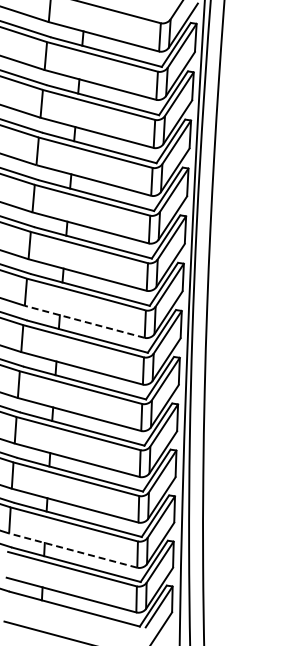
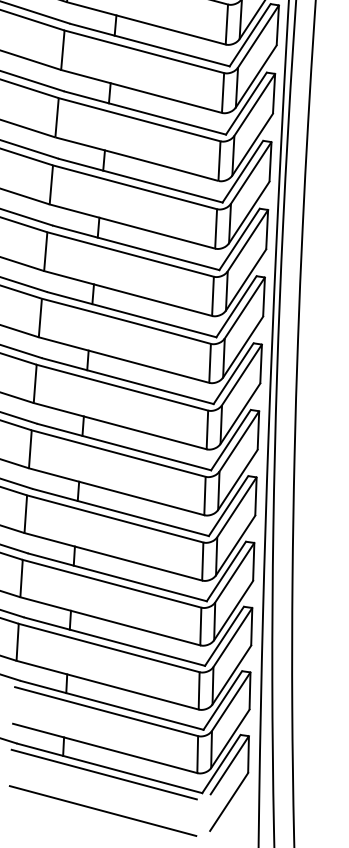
line: (84, 321) -> (123, 359), dashed -> solid
line: (72, 550) -> (106, 685), dashed -> solid
line: (70, 613) -> (103, 774), added

